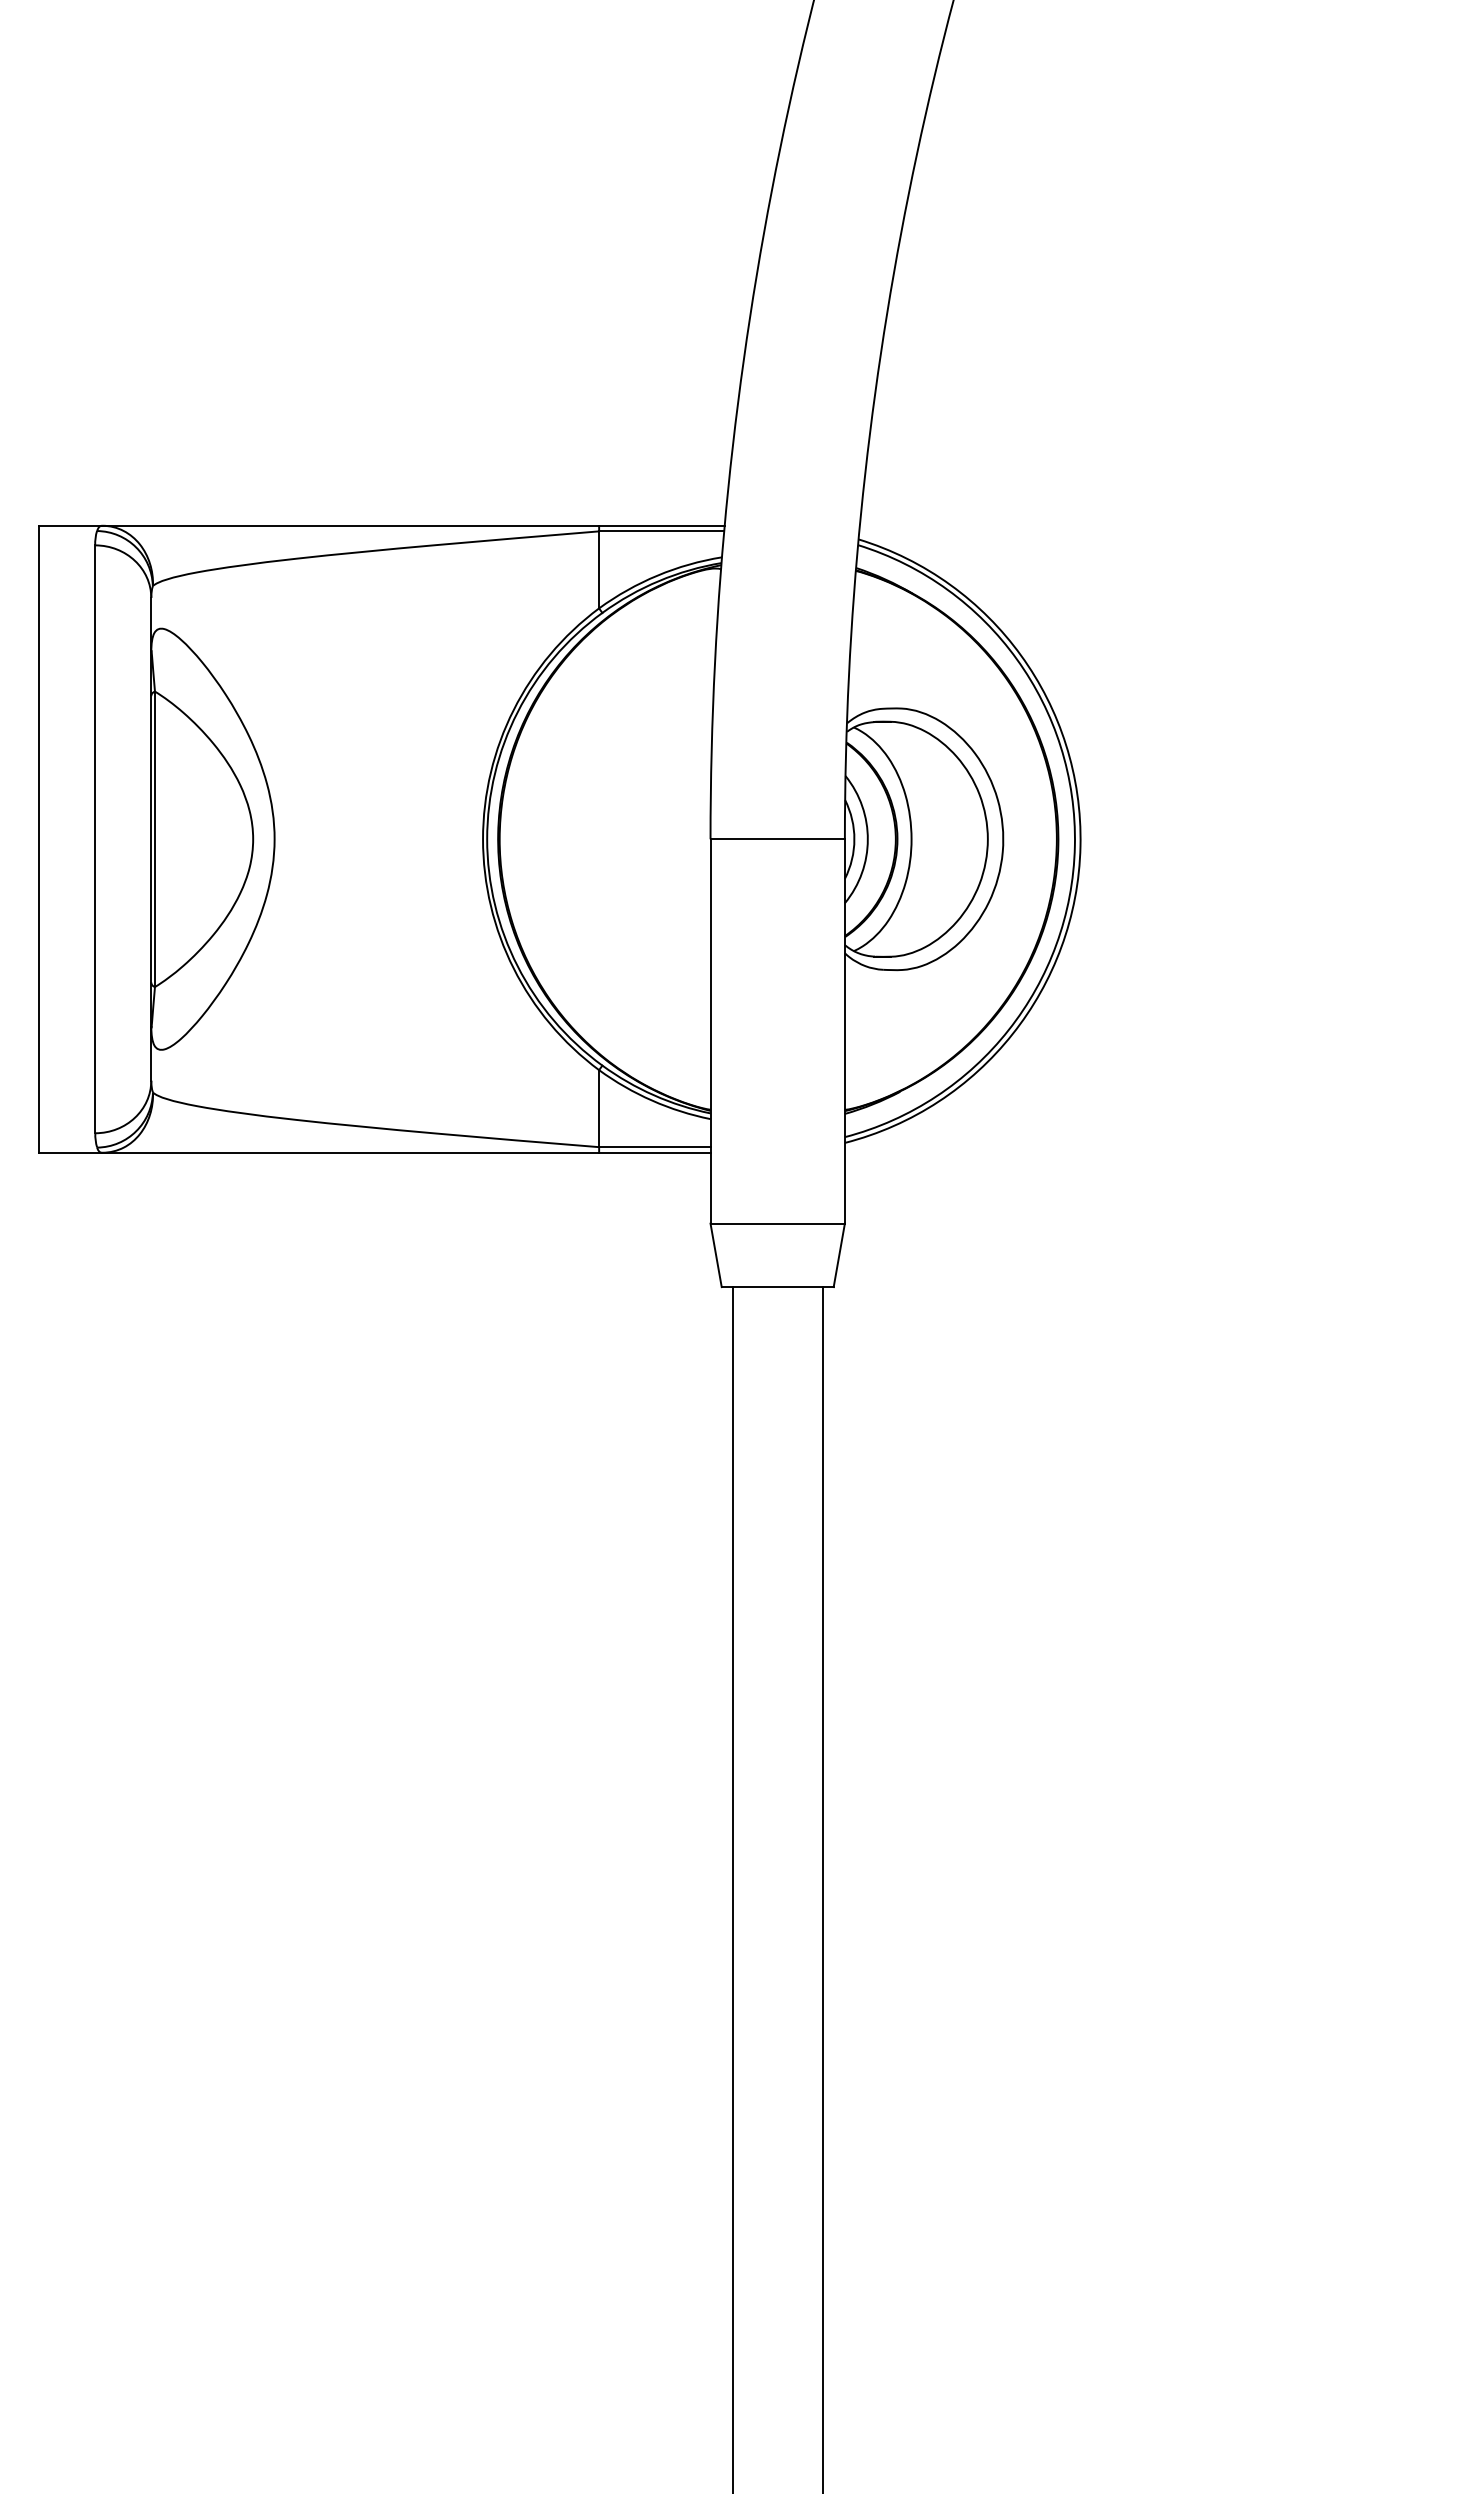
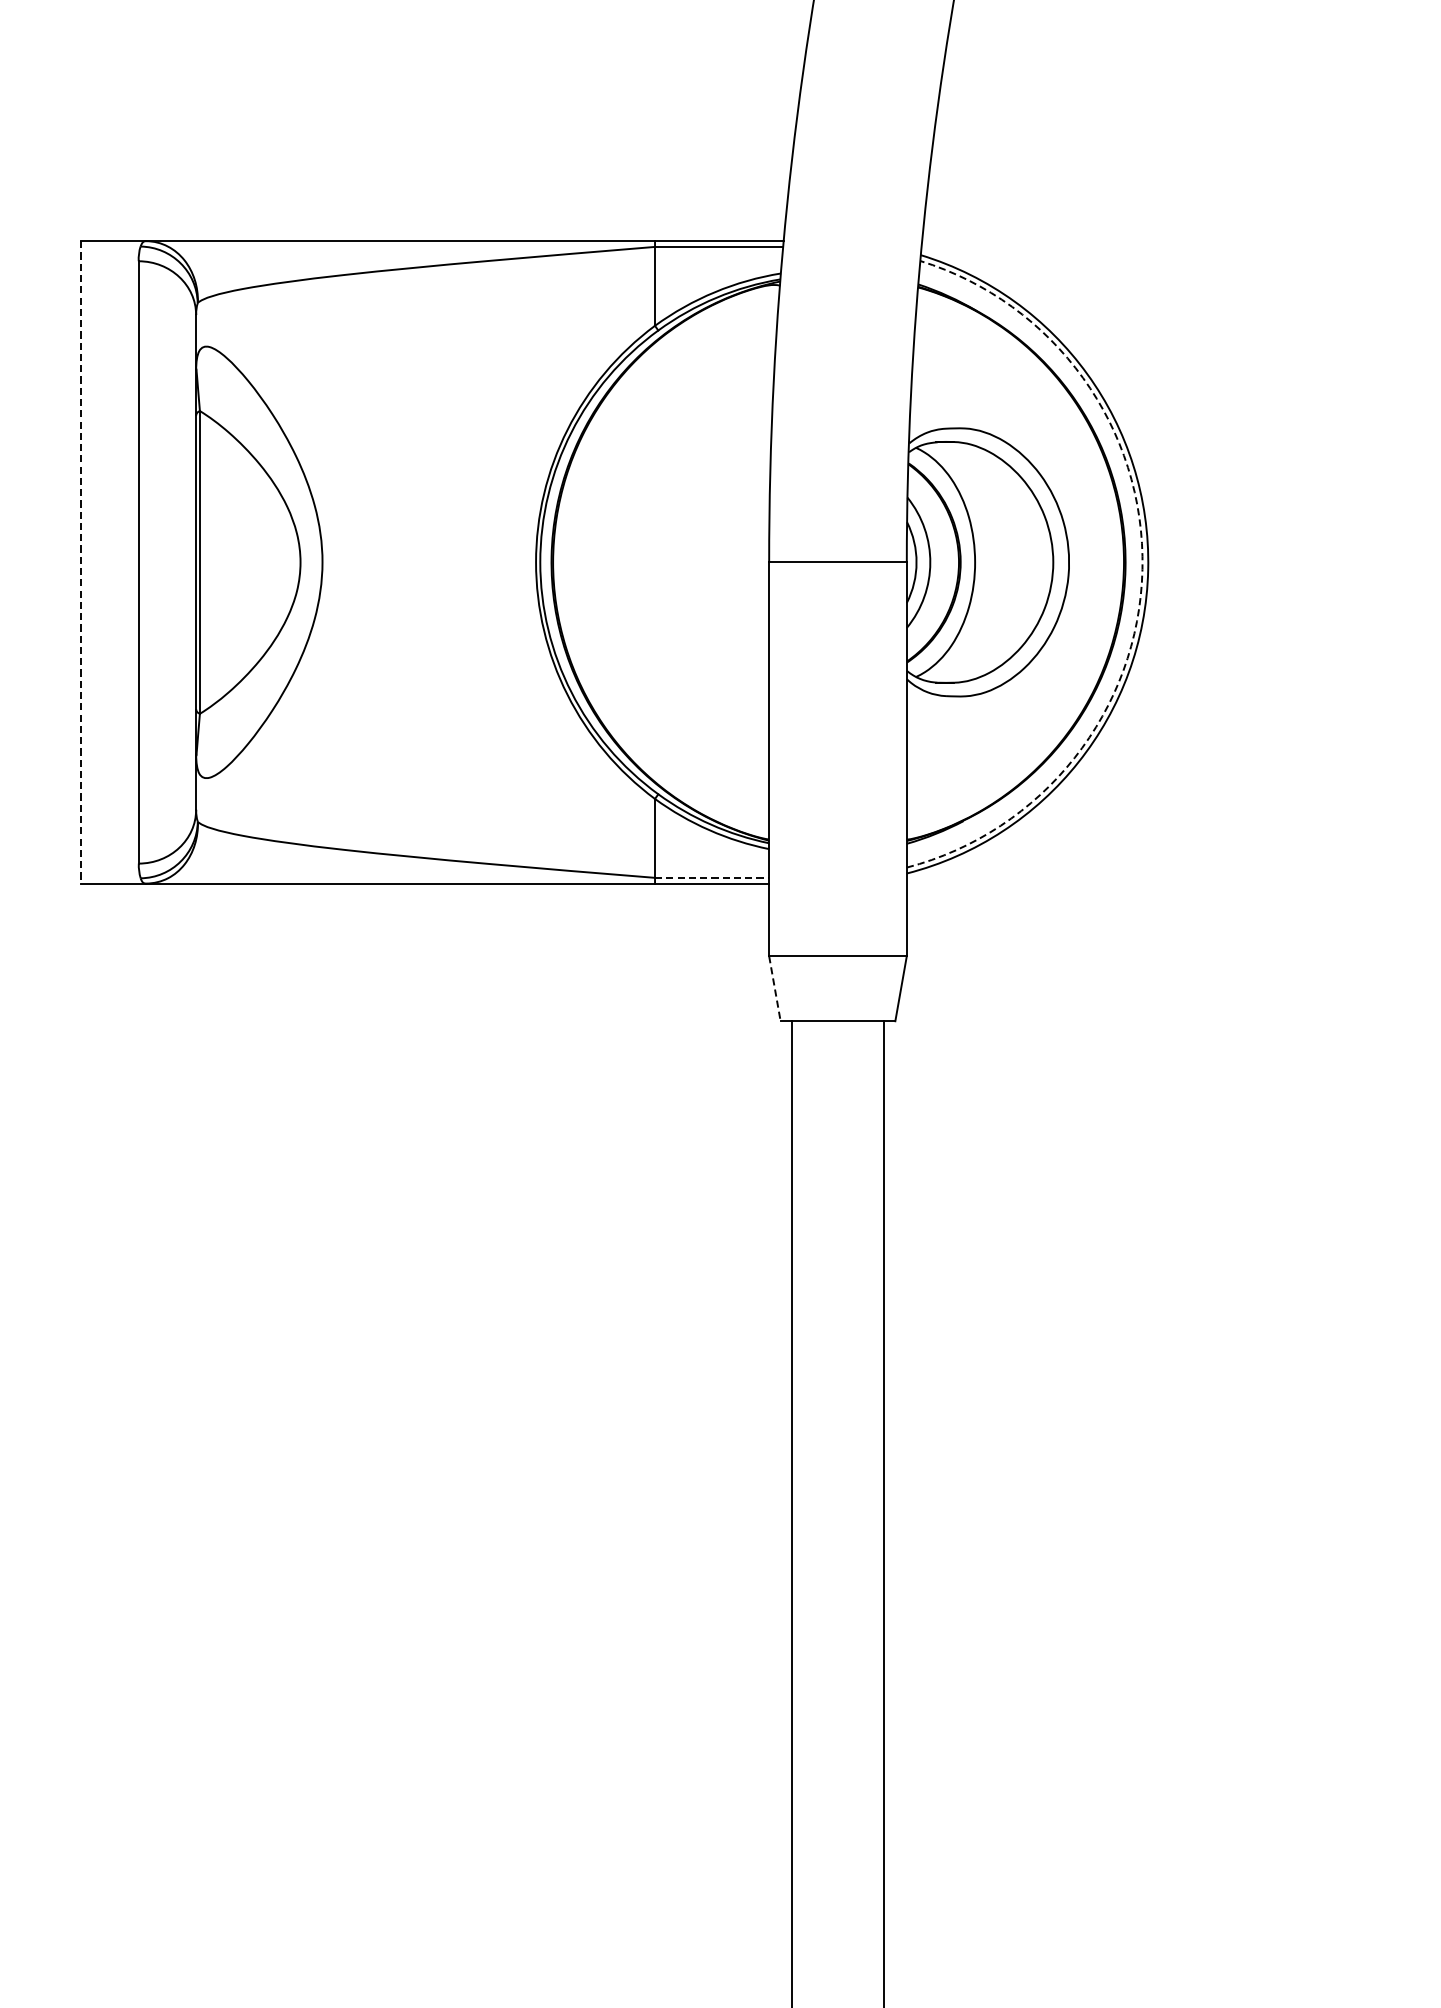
line: (39, 839) -> (81, 562), solid -> dashed
arc: (1074, 846) -> (1142, 569), solid -> dashed
line: (654, 1147) -> (711, 878), solid -> dashed
line: (716, 1255) -> (775, 988), solid -> dashed

